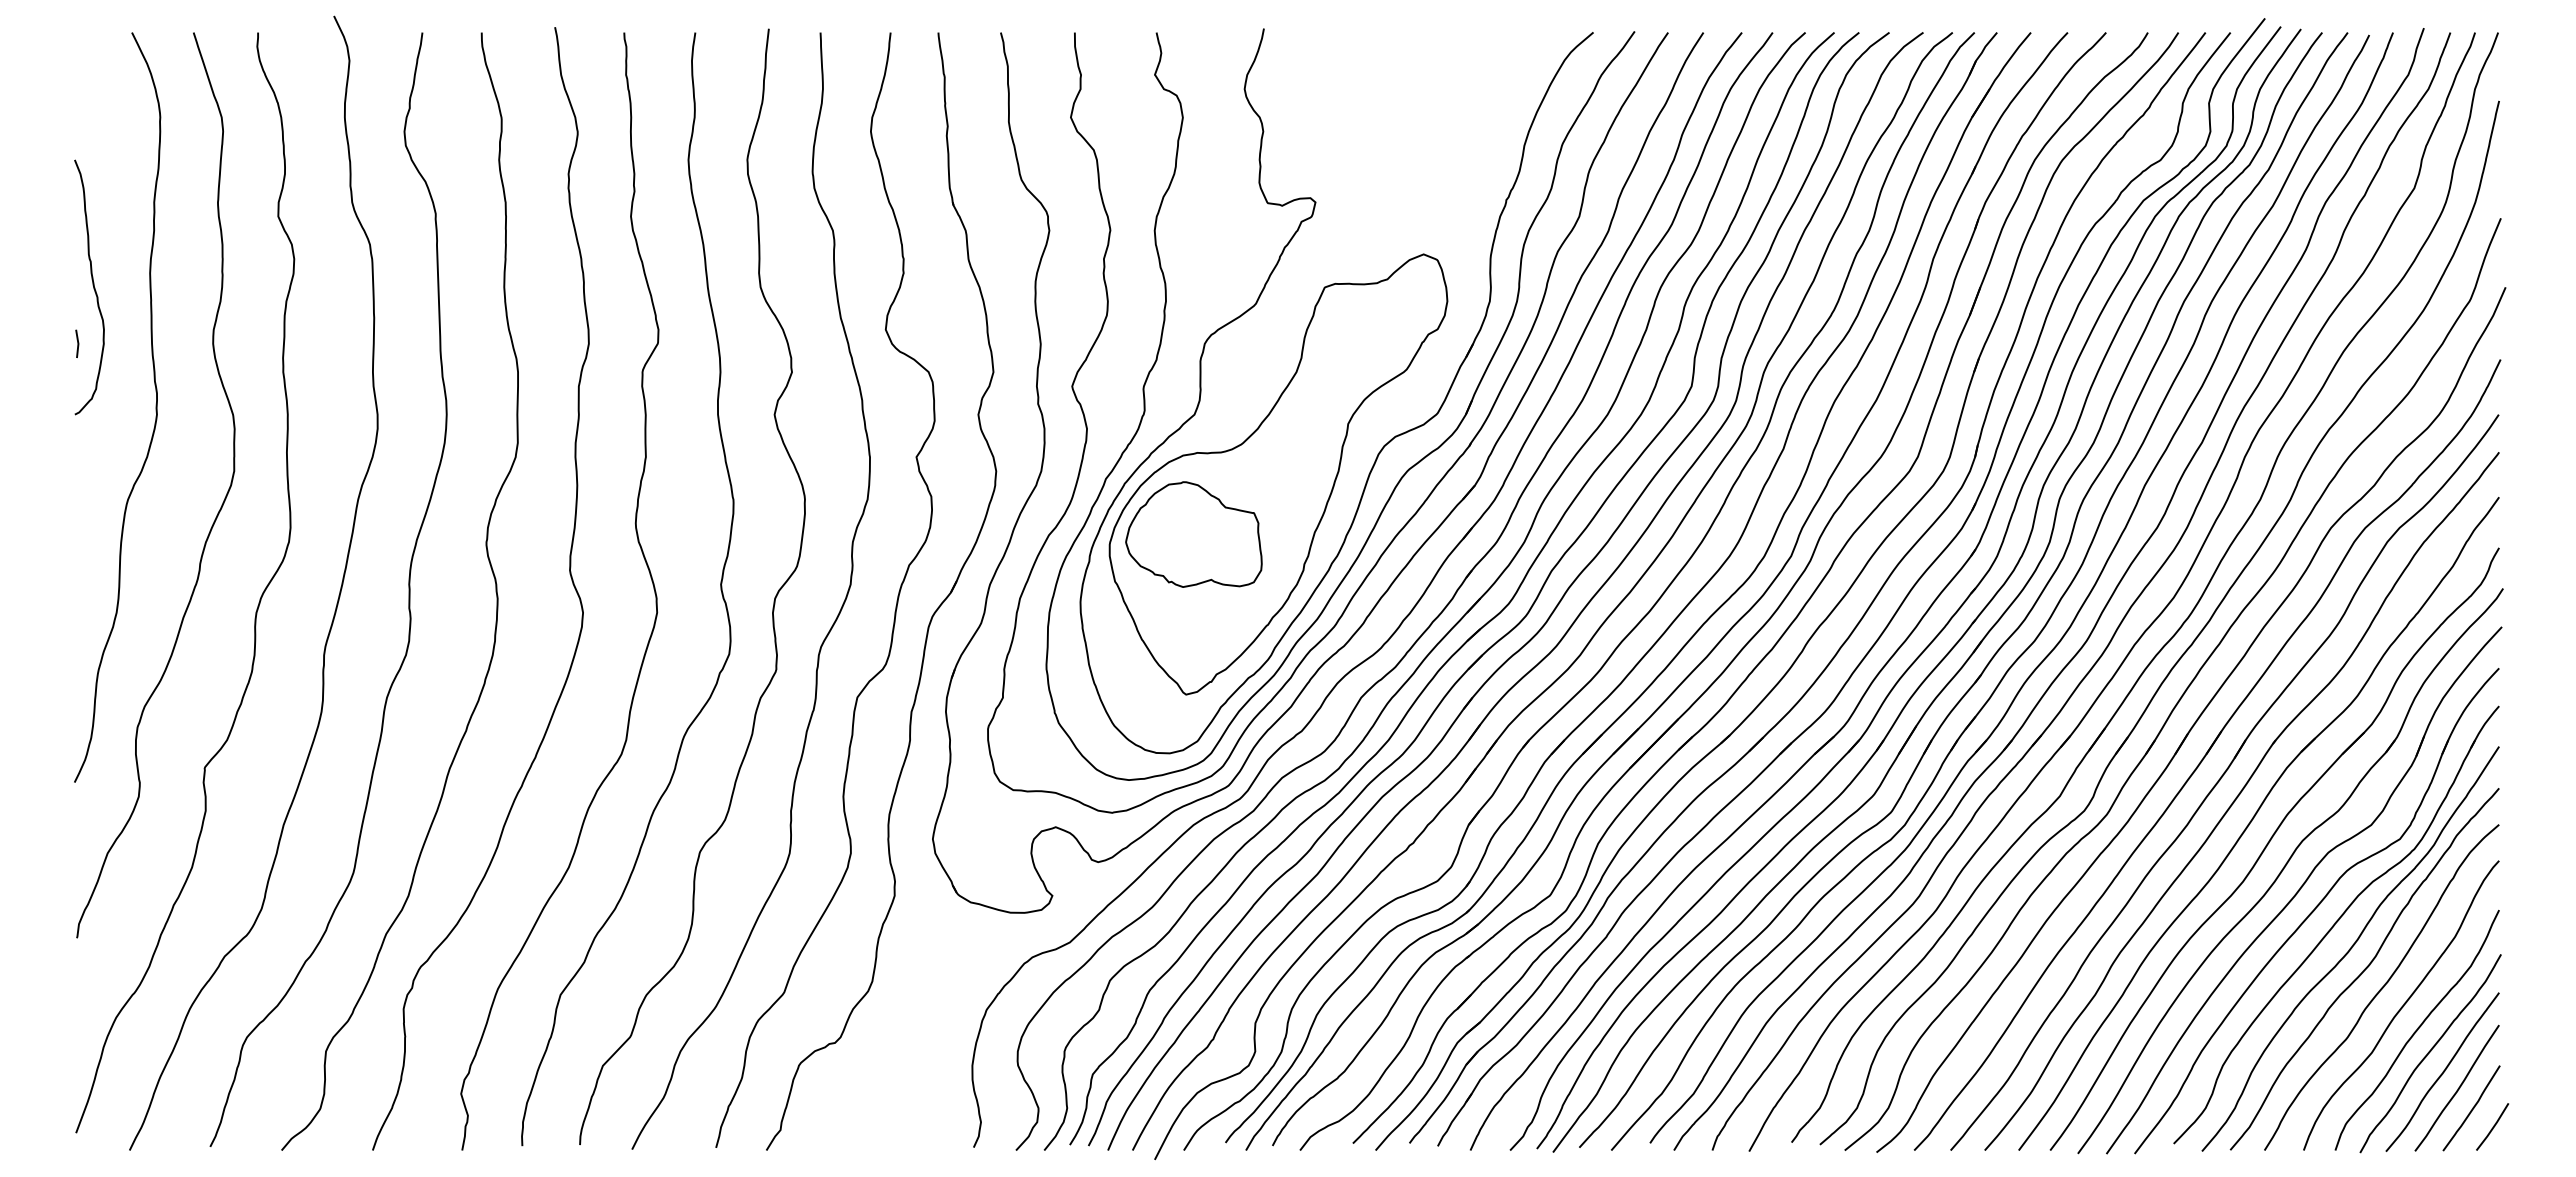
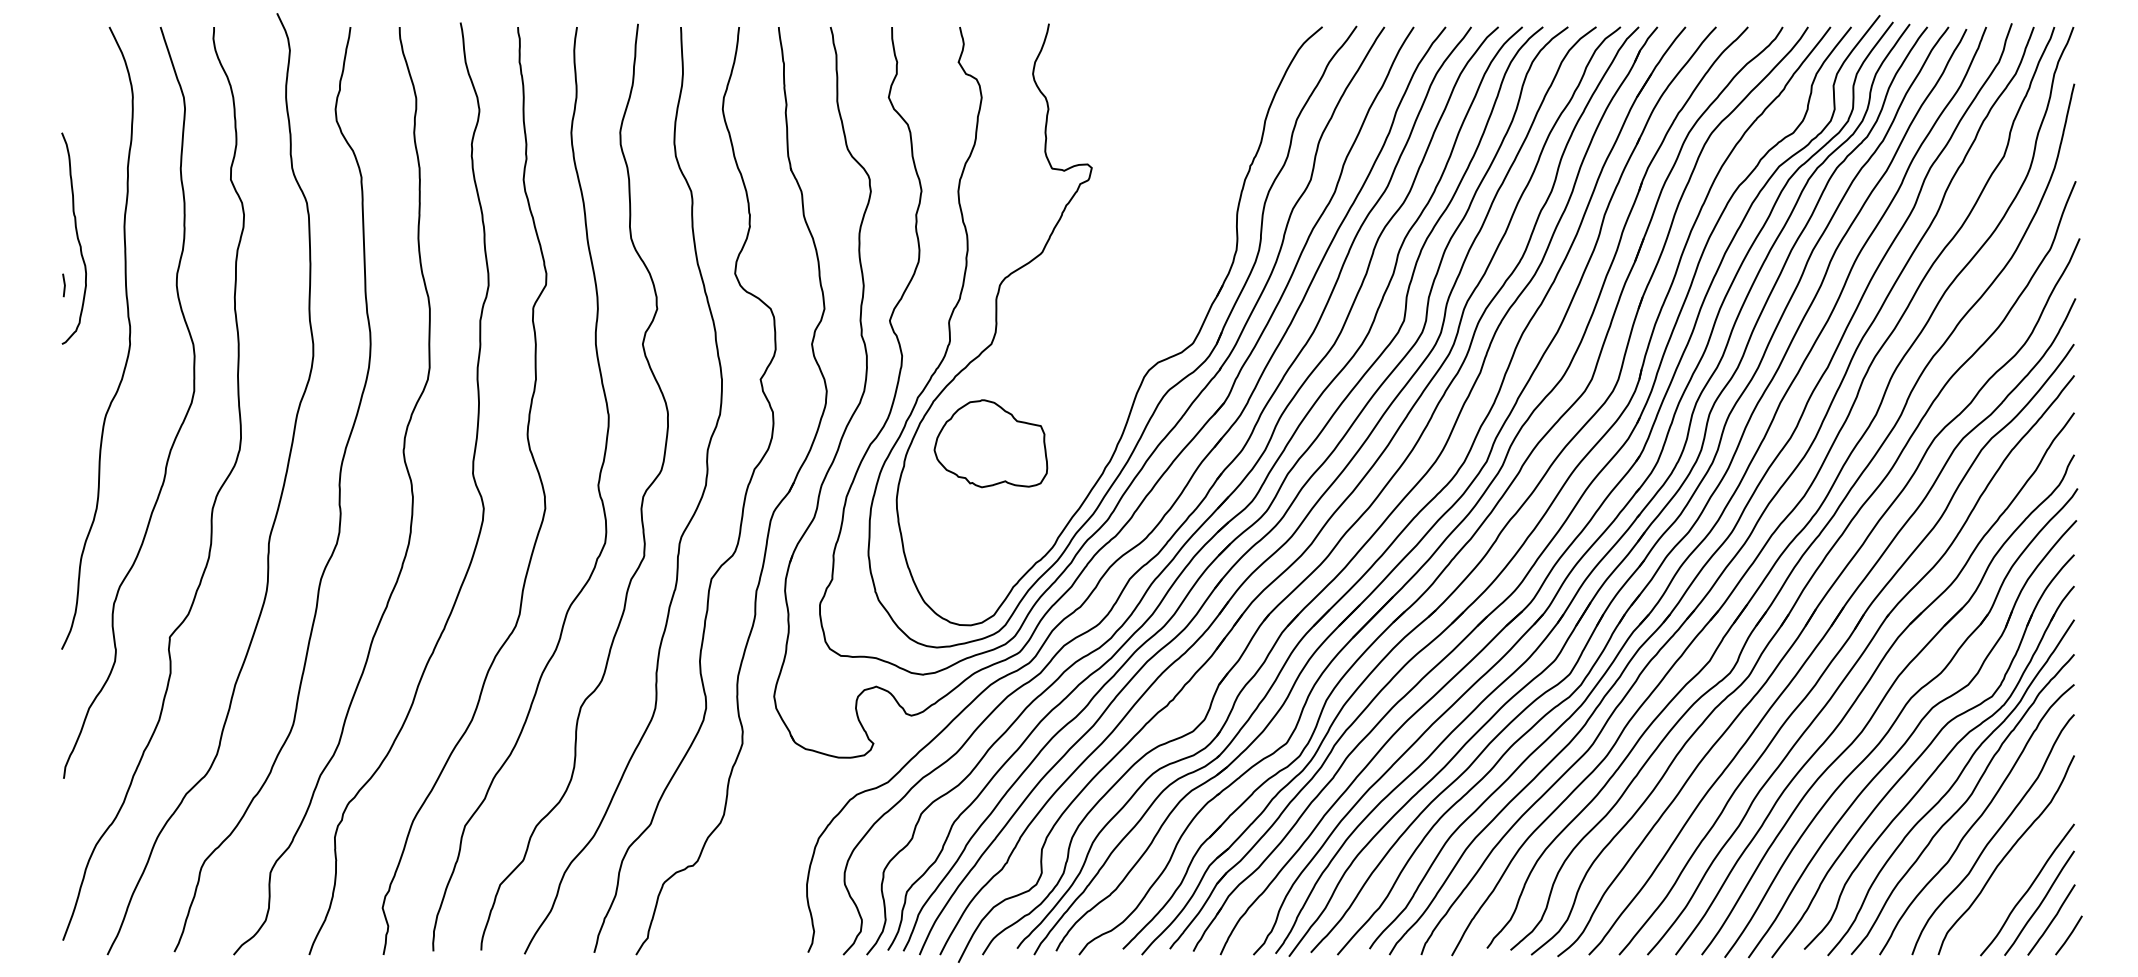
part: (1278, 474) -> (1061, 393), removed
curve: (2430, 1052) -> (2017, 873), removed

